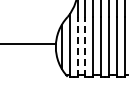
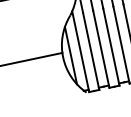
line: (77, 46) -> (90, 50), dashed -> solid
line: (85, 46) -> (101, 48), dashed -> solid

